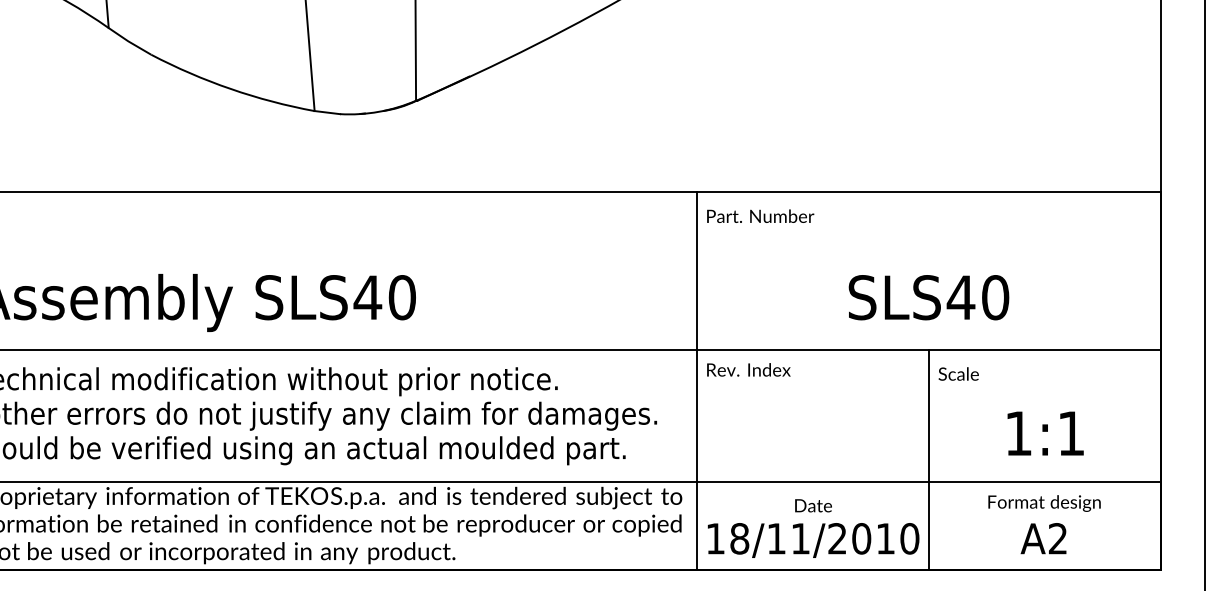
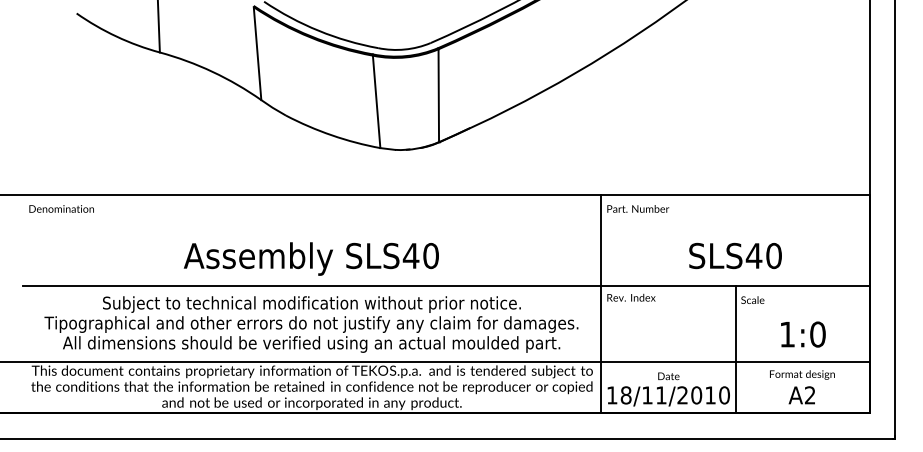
text: (1070, 433) -> (817, 334), 1:1 -> 1:0

